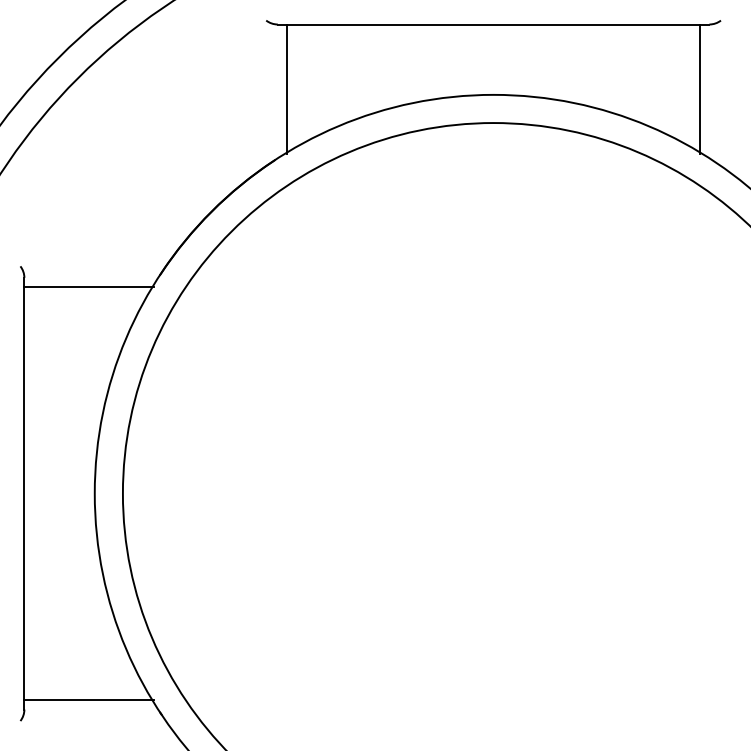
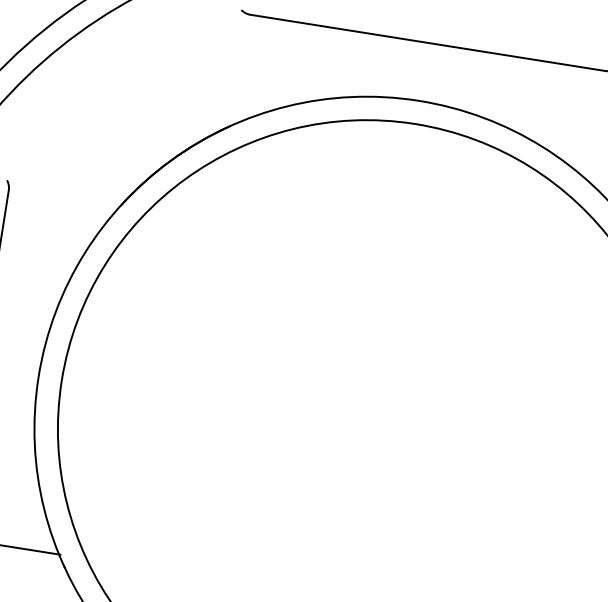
line: (287, 89) -> (249, 69), removed
line: (700, 89) -> (589, 123), removed
line: (88, 287) -> (60, 206), removed

